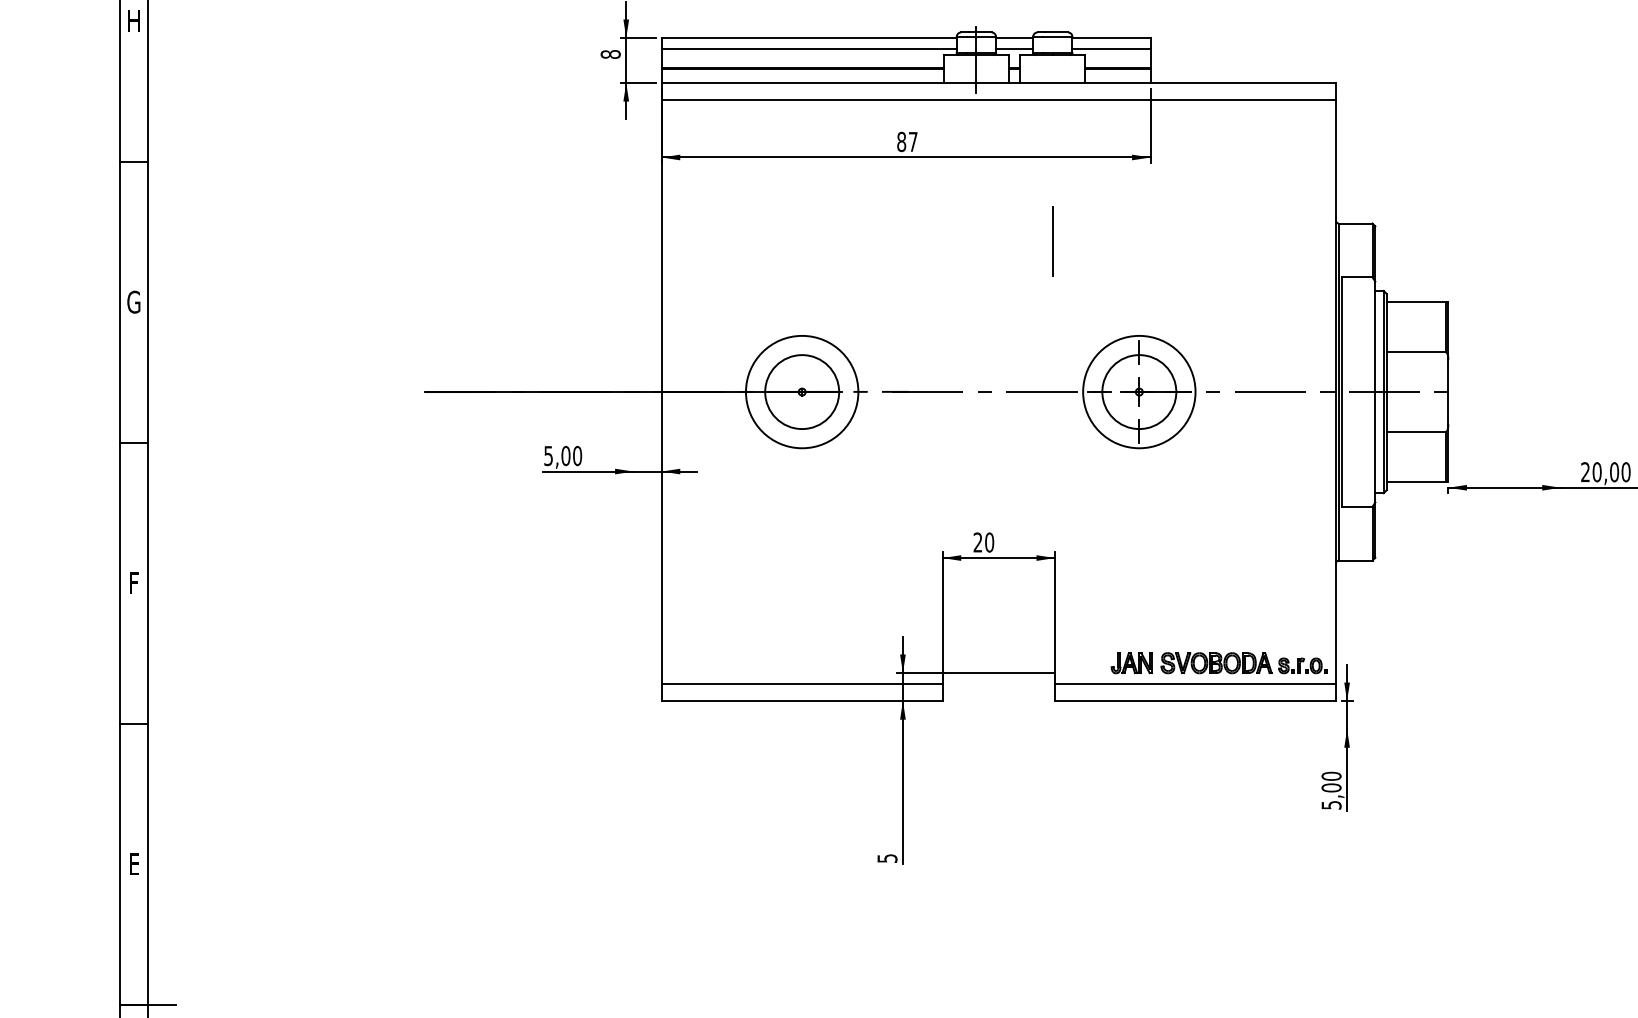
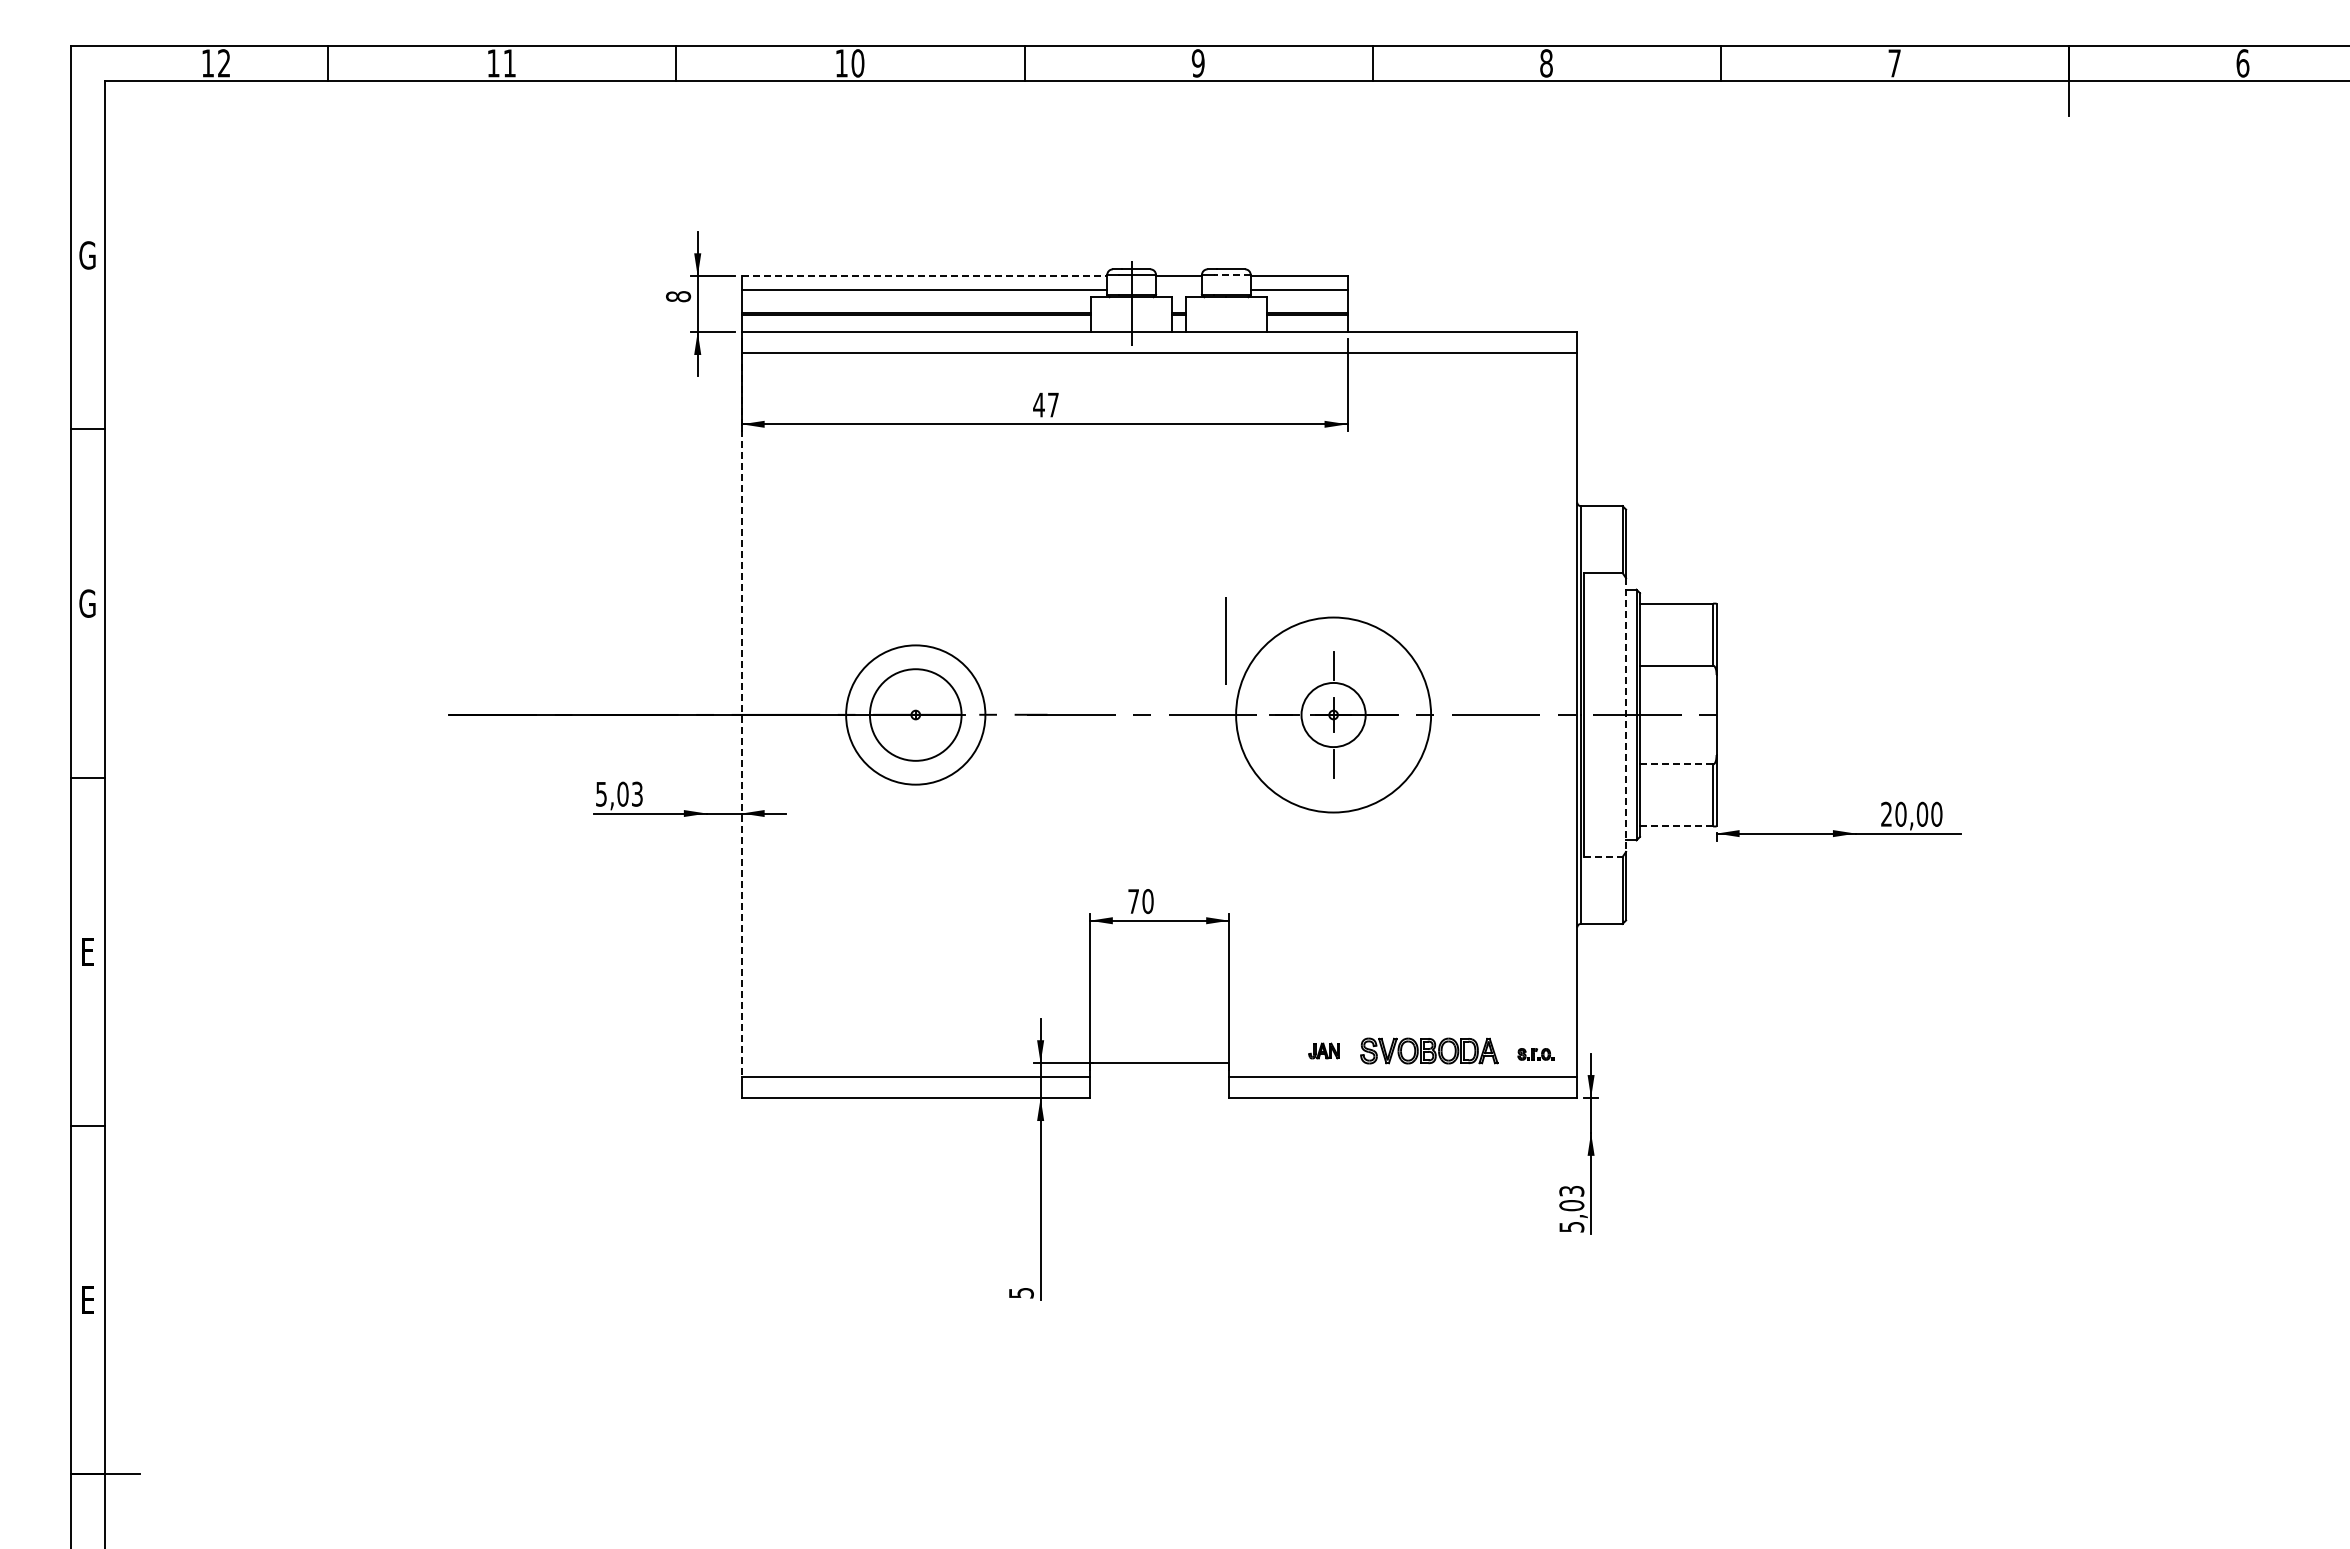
text: (133, 21) -> (87, 255), H -> G
line: (1056, 36) -> (1231, 274), solid -> dashed
line: (809, 38) -> (924, 276), solid -> dashed
line: (1014, 49) -> (1178, 290), removed
text: (901, 141) -> (1038, 404), 87 -> 47
line: (1052, 240) -> (1225, 640), moved
circle: (1139, 391) -> (1333, 714), size x0.7
circle: (1139, 391) -> (1333, 714), size x1.4
line: (661, 392) -> (741, 715), solid -> dashed
line: (1375, 392) -> (1626, 715), solid -> dashed
line: (1416, 431) -> (1676, 764), solid -> dashed
text: (577, 455) -> (637, 793), 5,00 -> 5,03
line: (1416, 482) -> (1676, 826), solid -> dashed
line: (1357, 507) -> (1603, 857), solid -> dashed
text: (977, 542) -> (1133, 901), 20 -> 70
text: (133, 582) -> (87, 951), F -> E
part: (1131, 662) -> (1323, 1050), size x0.6
part: (1302, 665) -> (1535, 1054), size x0.6
text: (1331, 775) -> (1571, 1190), 5,00 -> 5,03

